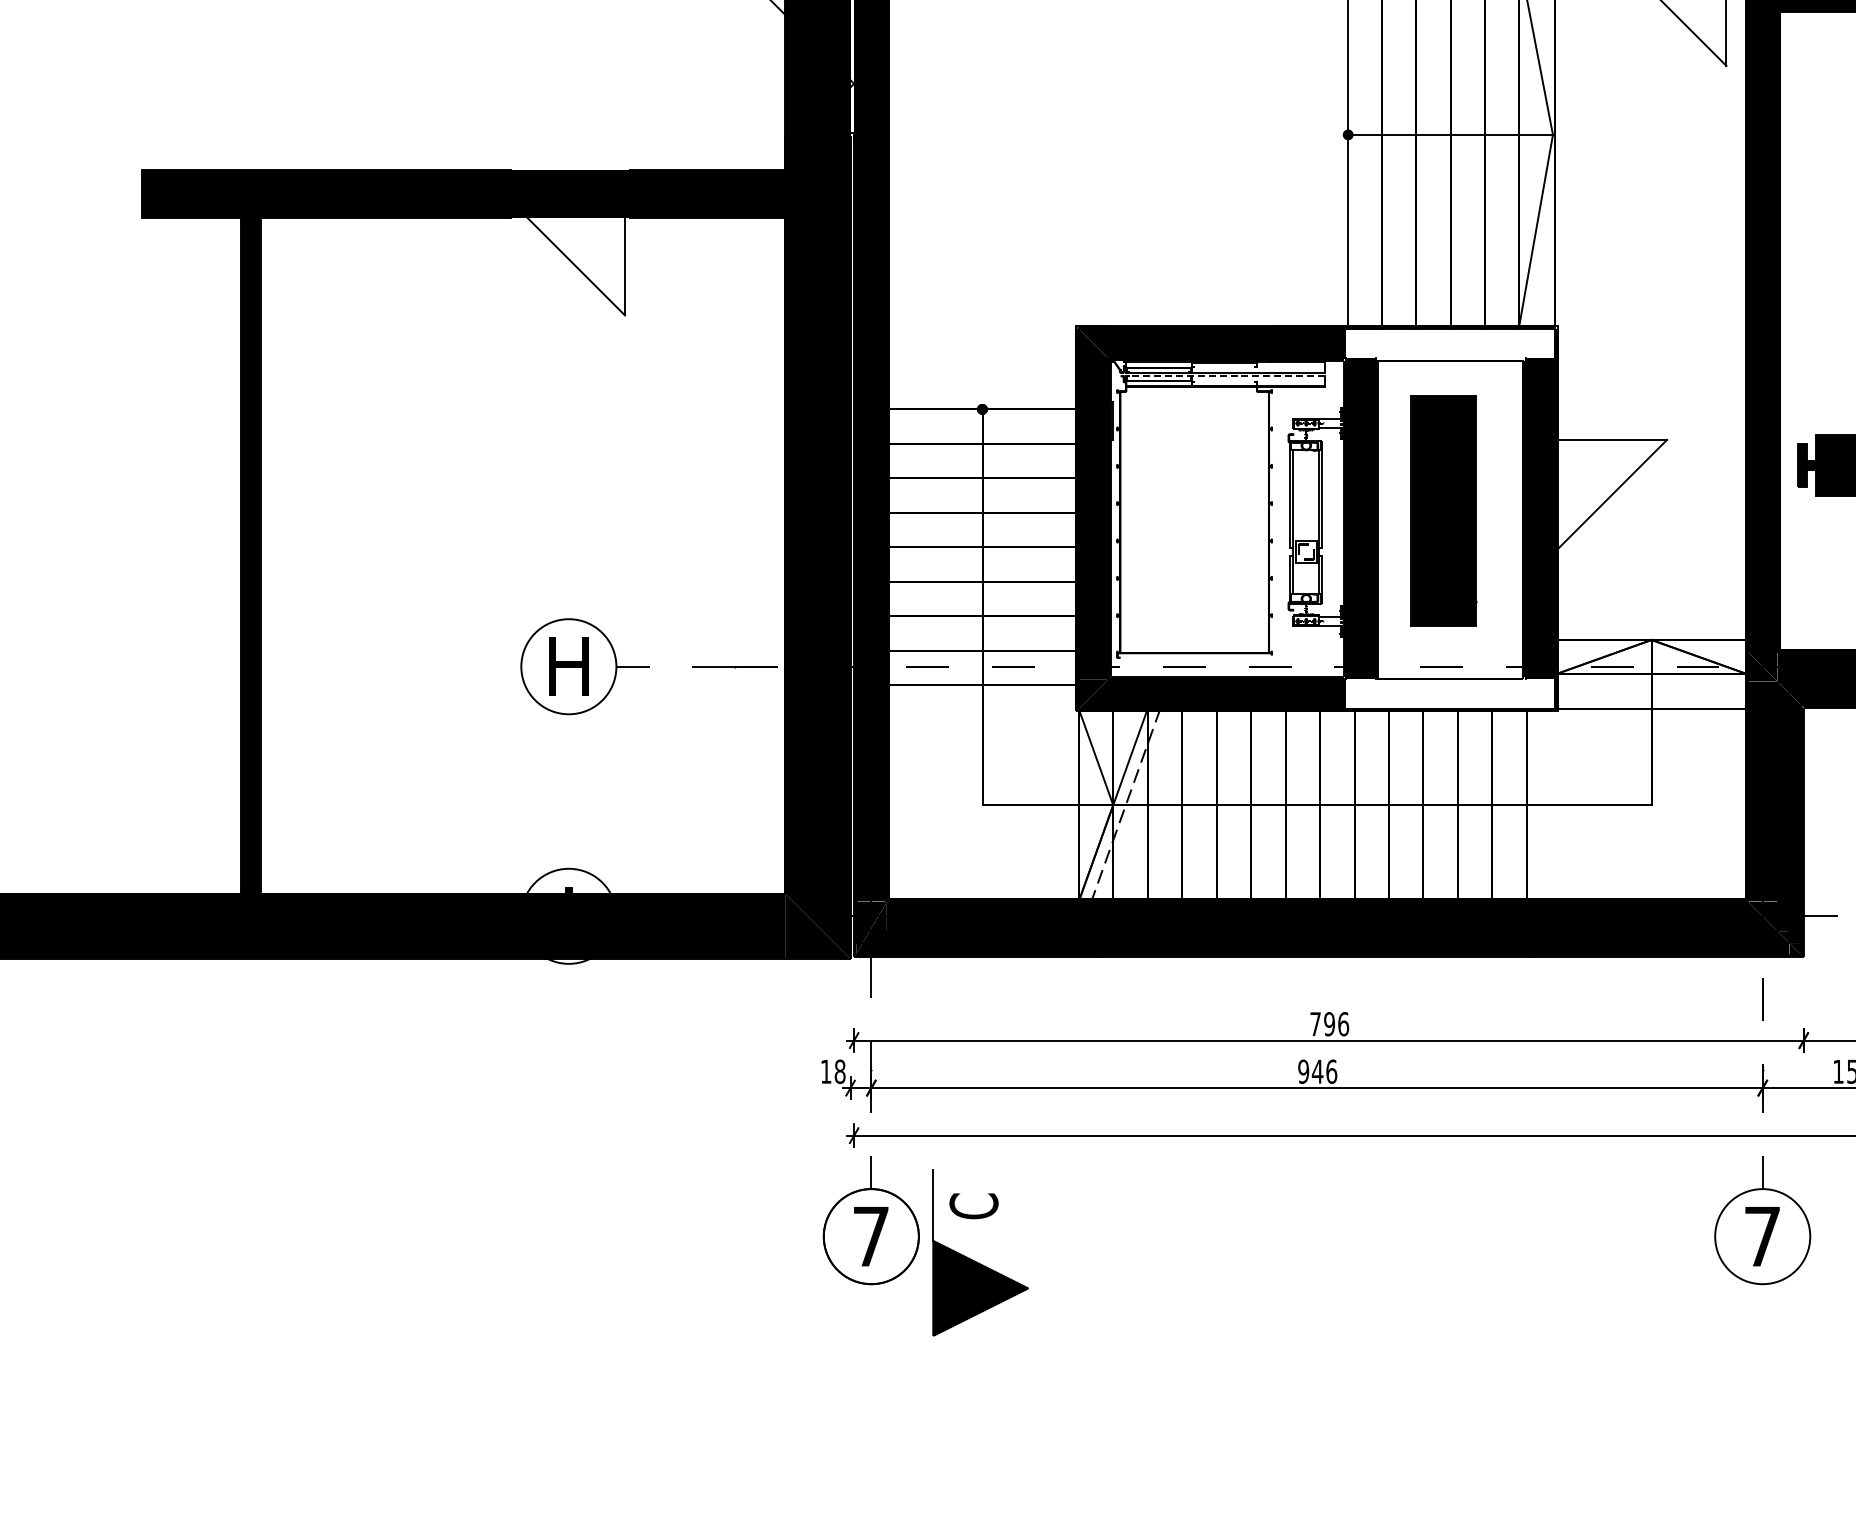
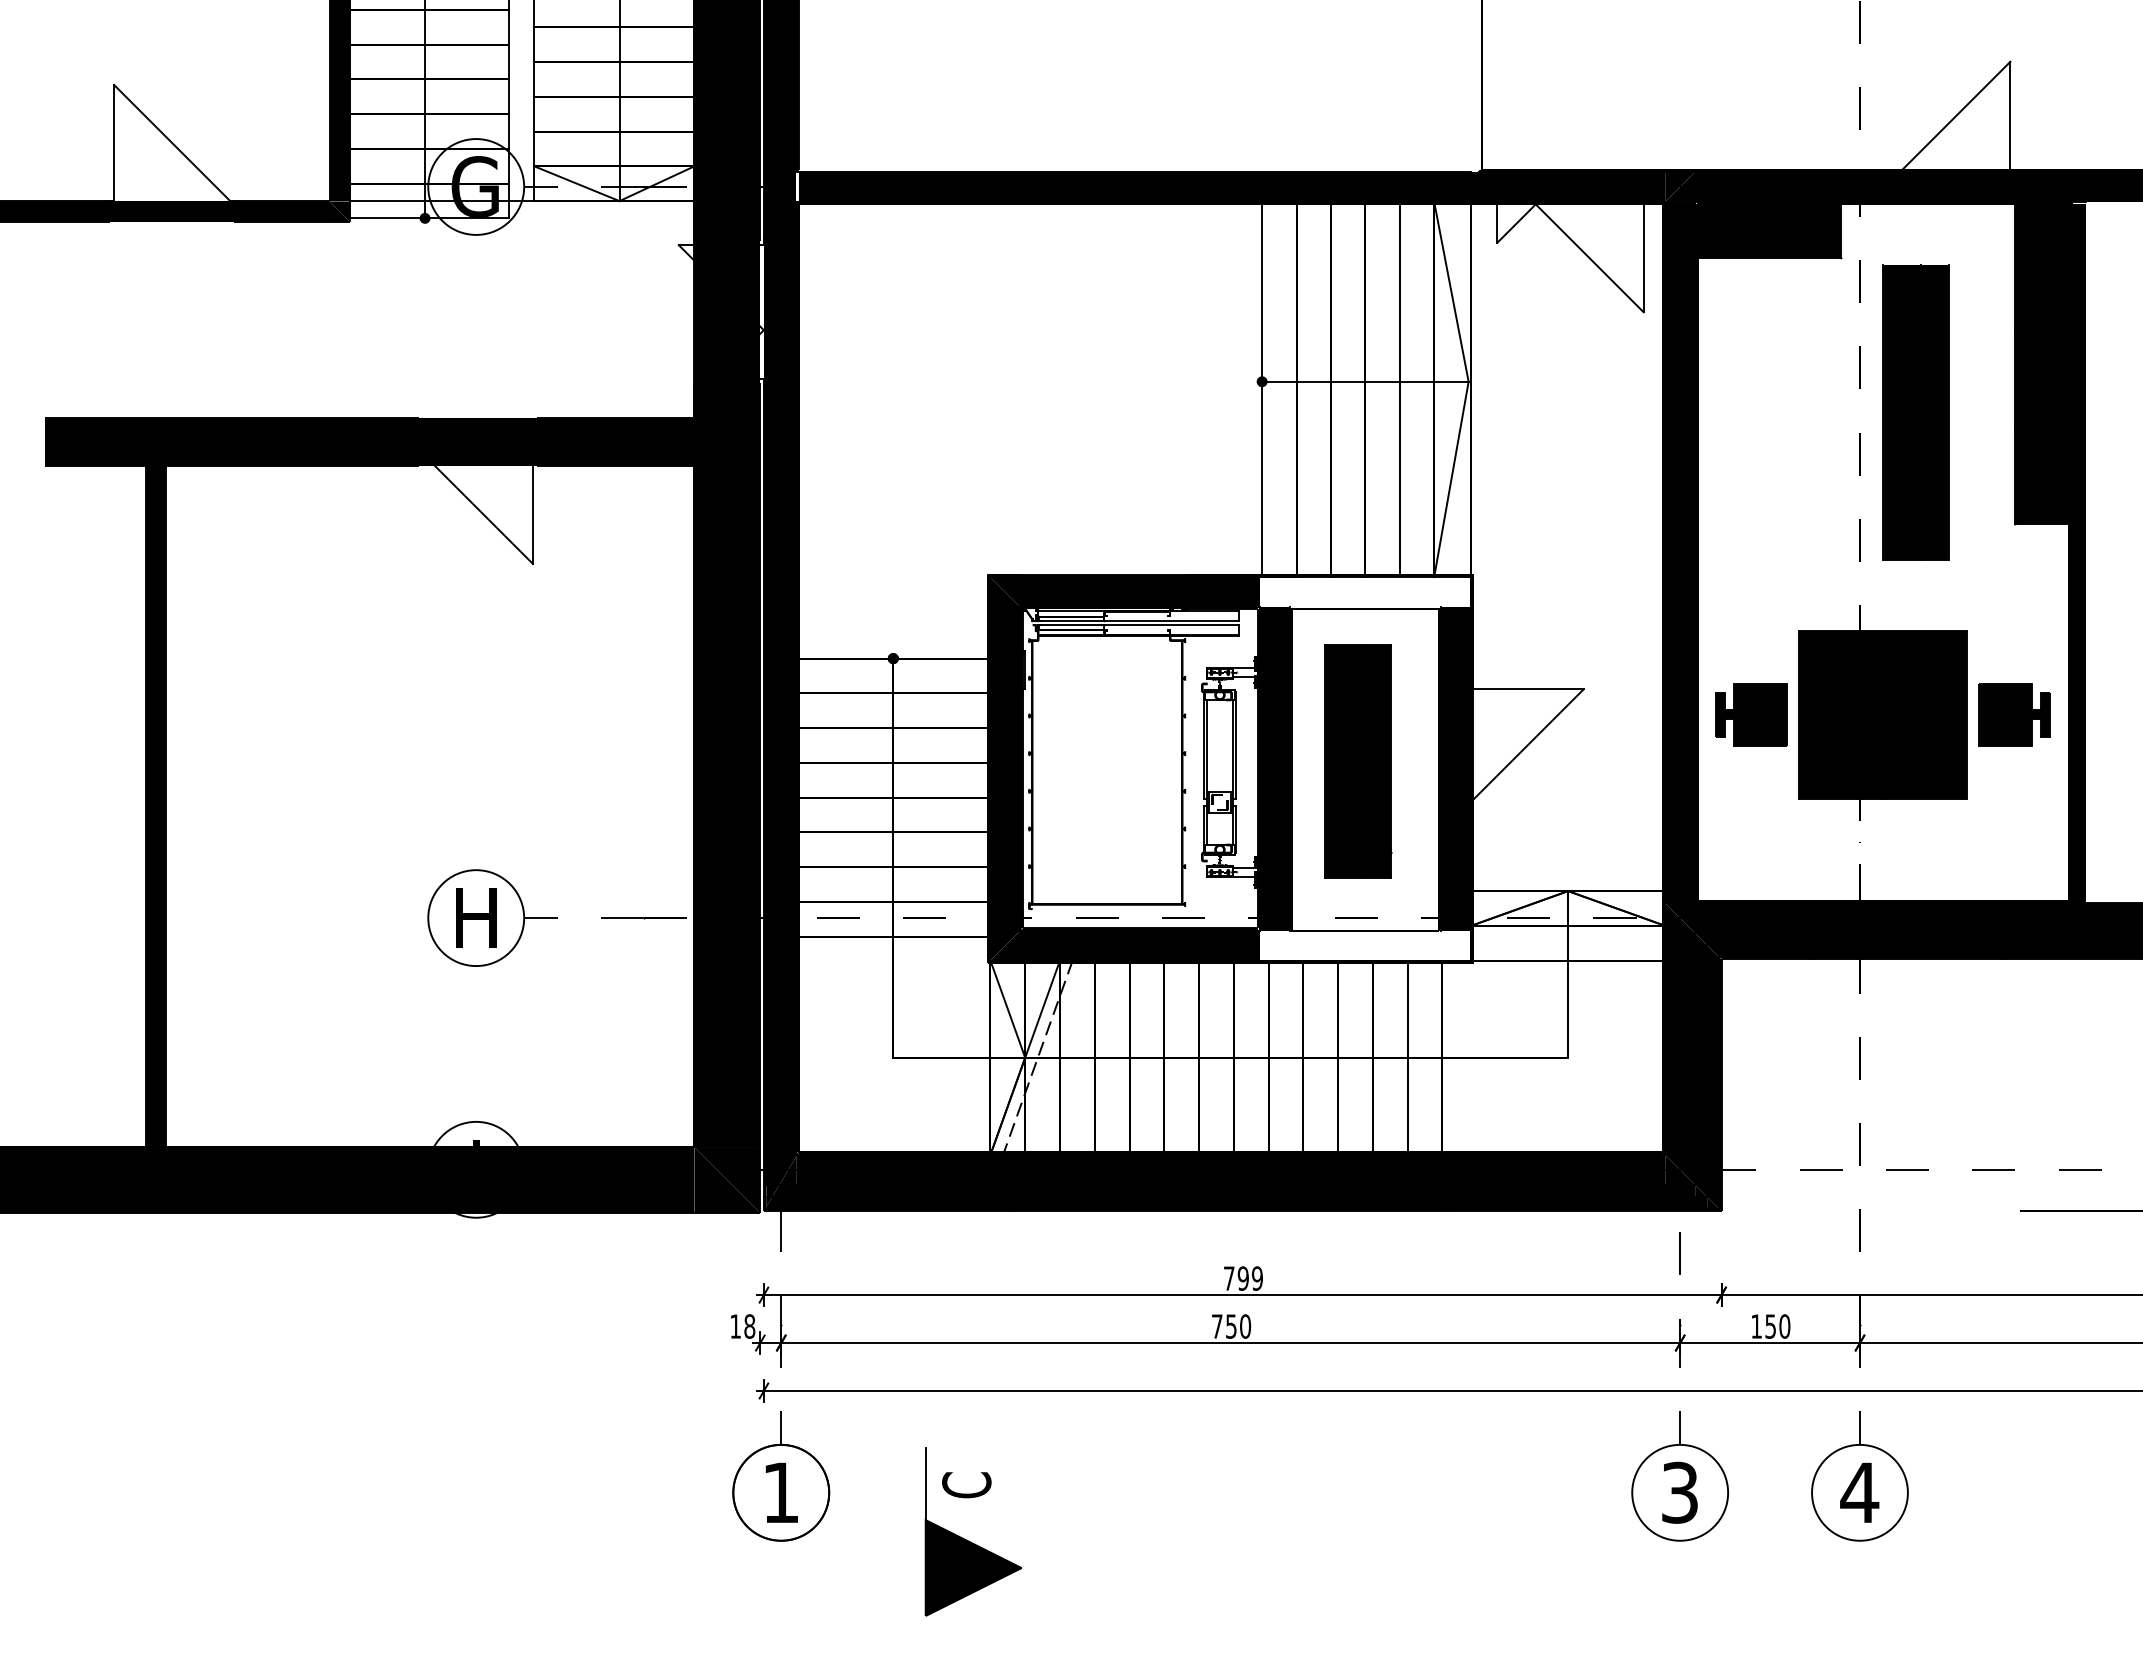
line: (1224, 376) -> (1137, 625), dashed -> solid
text: (1343, 1024) -> (1257, 1278), 796 -> 799
text: (1317, 1071) -> (1231, 1326), 946 -> 750
text: (870, 1236) -> (780, 1492), 7 -> 1
text: (1762, 1236) -> (1679, 1492), 7 -> 3
part: (975, 1261) -> (968, 1540), moved

